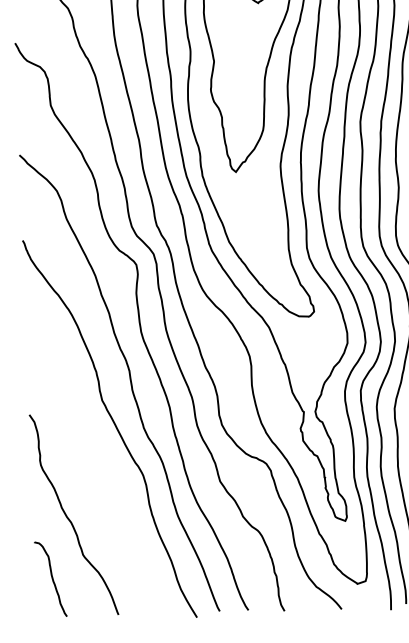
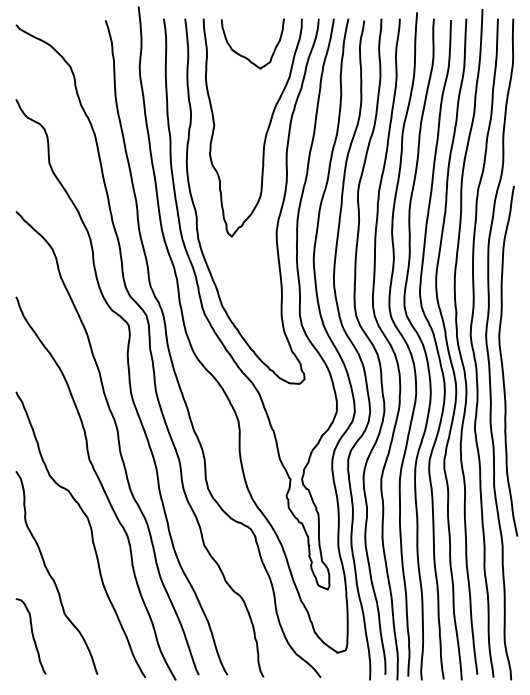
curve: (106, 472) -> (90, 531), added

